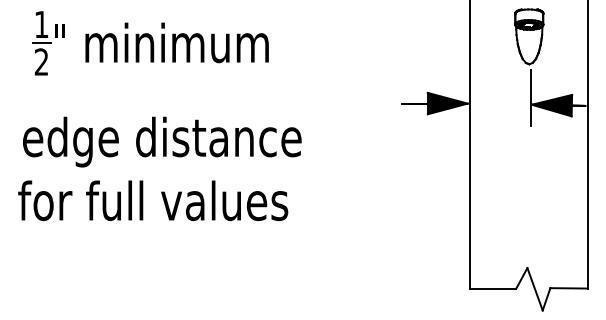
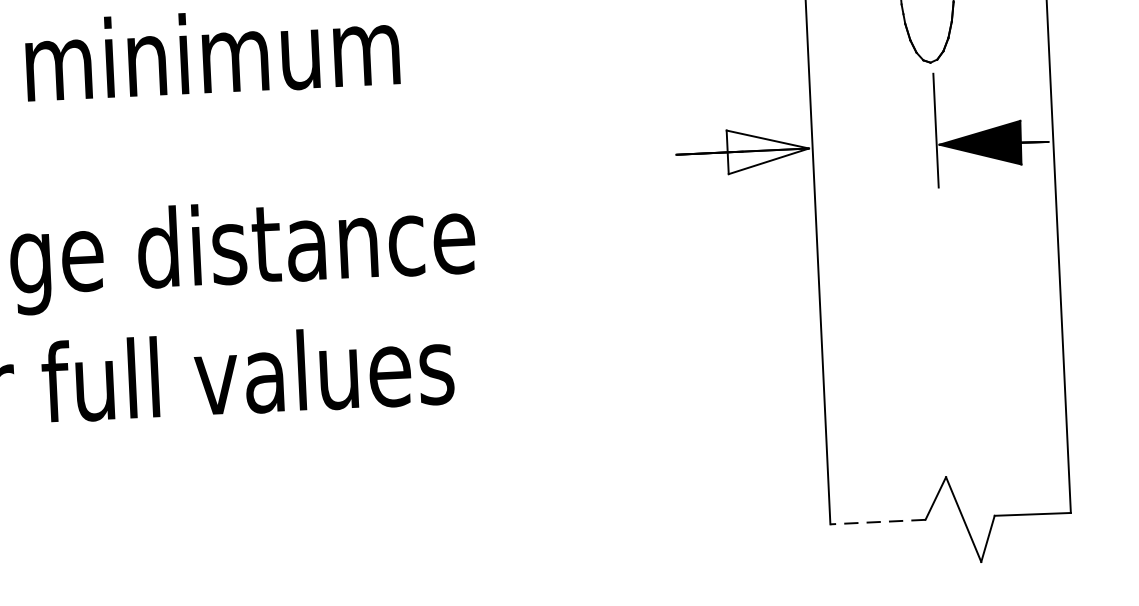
fill: (447, 103) -> (767, 150), removed
line: (492, 288) -> (877, 522), solid -> dashed

